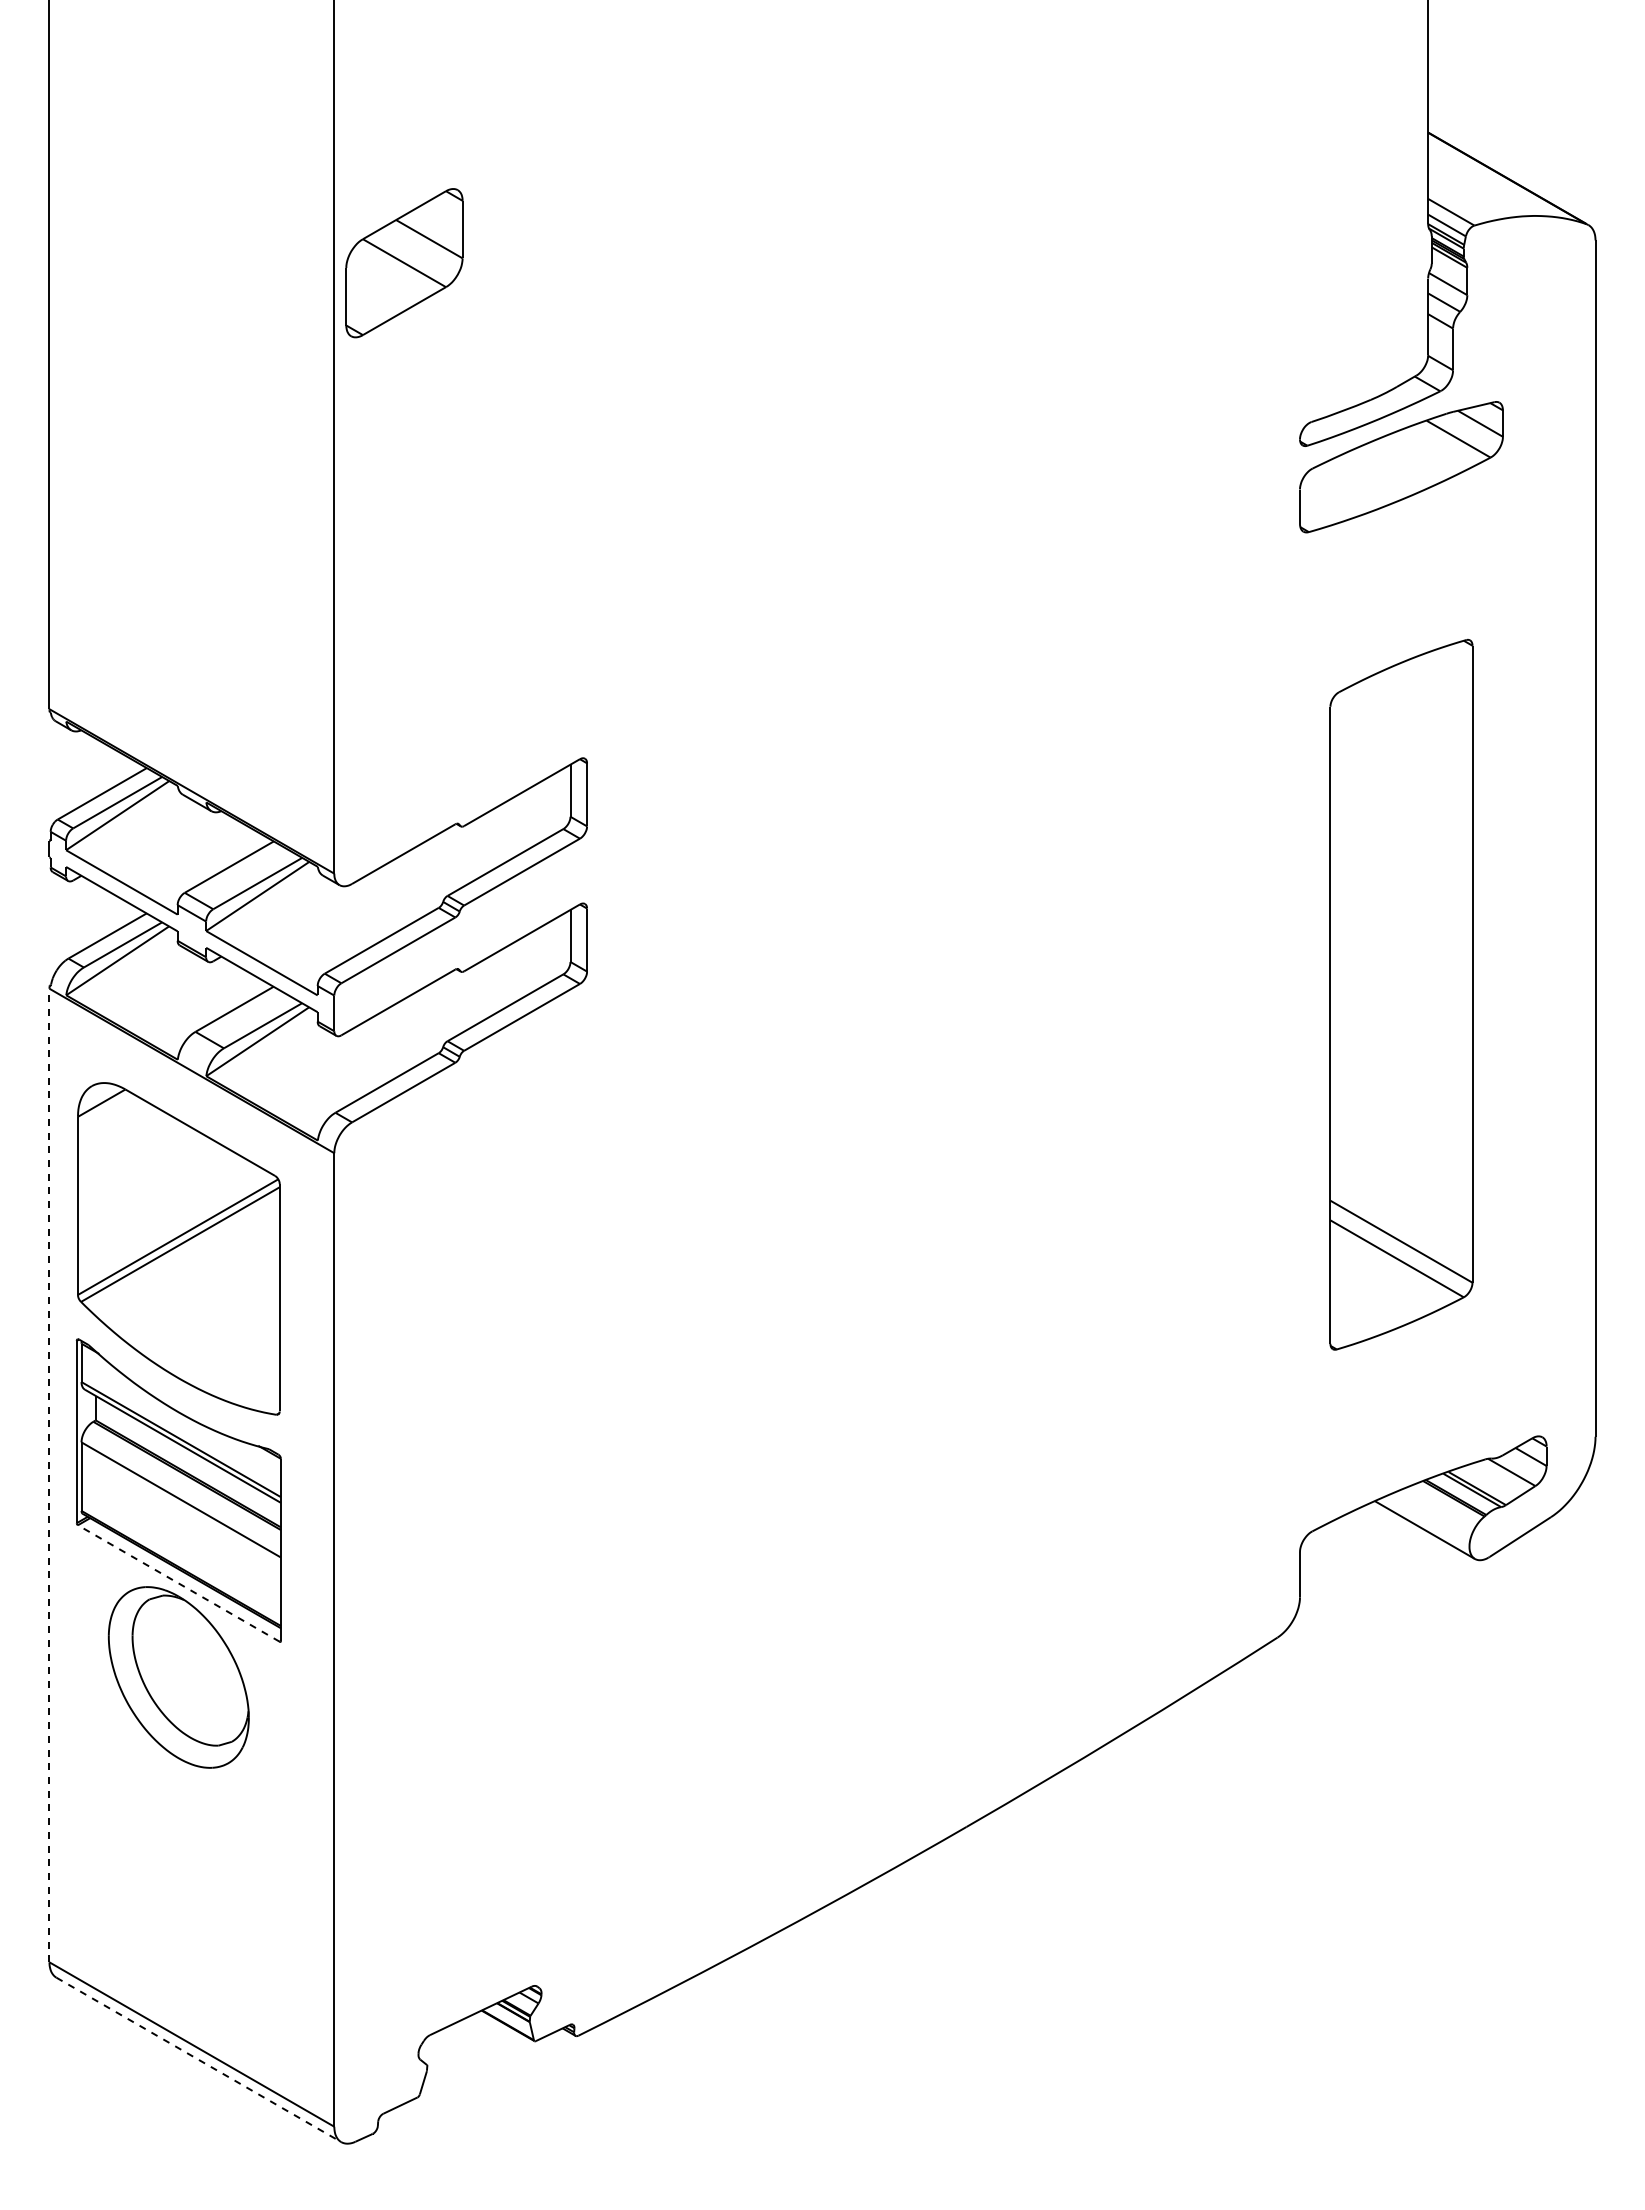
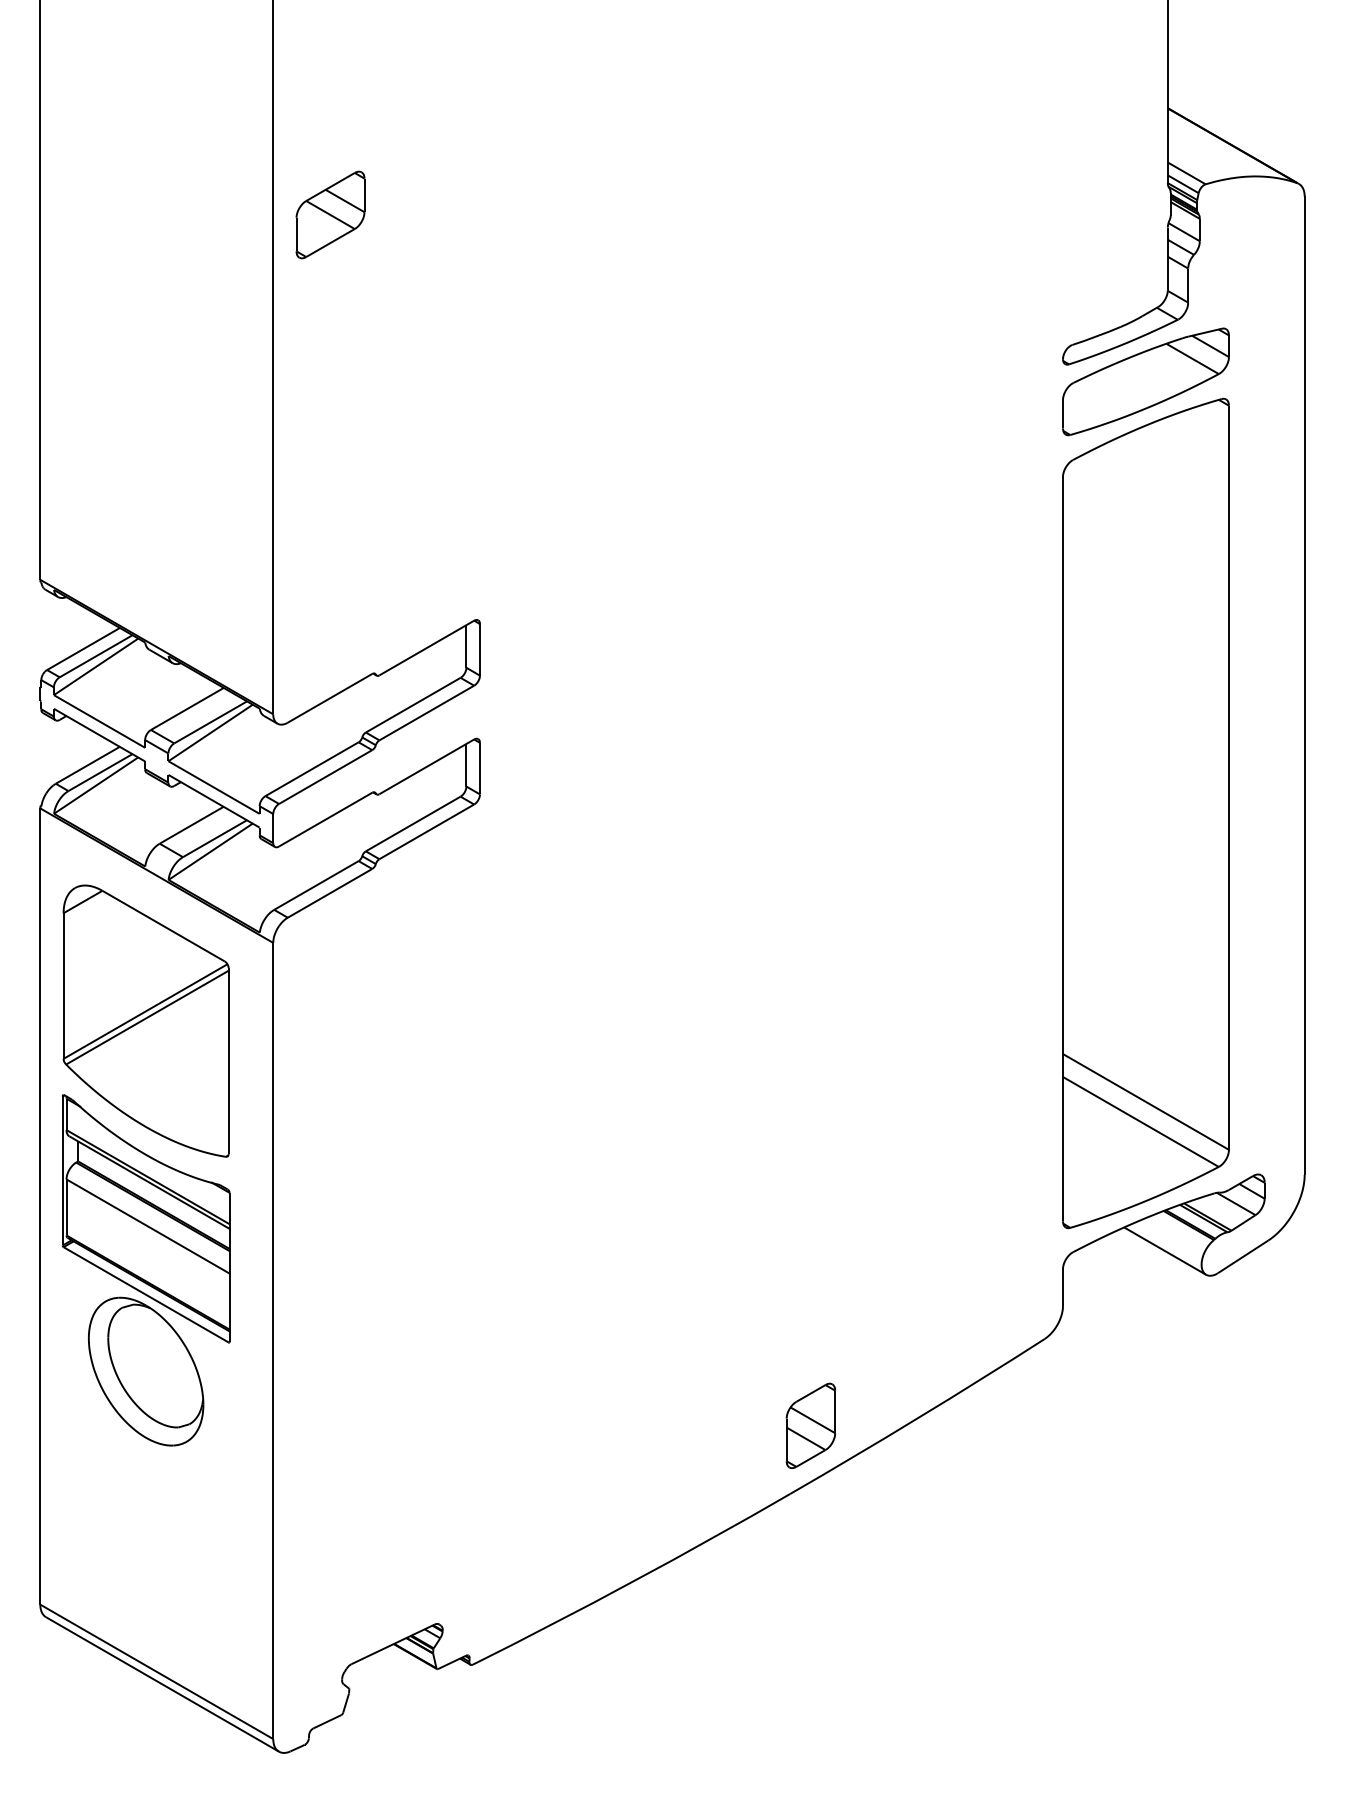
part: (403, 262) -> (329, 214), size x0.71
part: (1401, 994) -> (1146, 813), size x1.43
line: (49, 1475) -> (40, 1206), dashed -> solid
line: (178, 1583) -> (145, 1294), dashed -> solid
part: (991, 1743) -> (810, 1425), added
line: (199, 2060) -> (163, 1684), dashed -> solid

